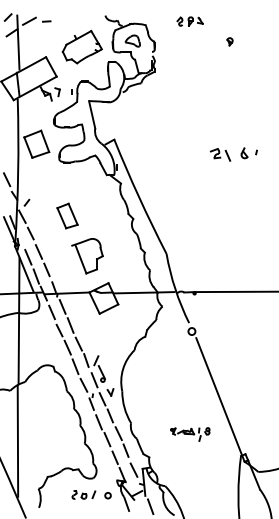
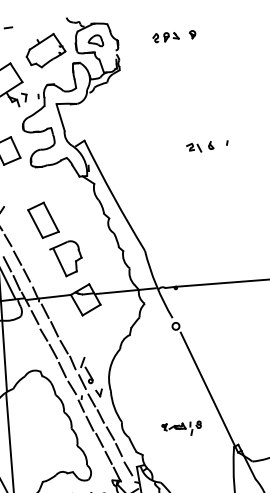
part: (189, 21) -> (165, 37), moved
part: (229, 154) -> (200, 147), size x0.71
part: (67, 215) -> (43, 219), size x1.43

